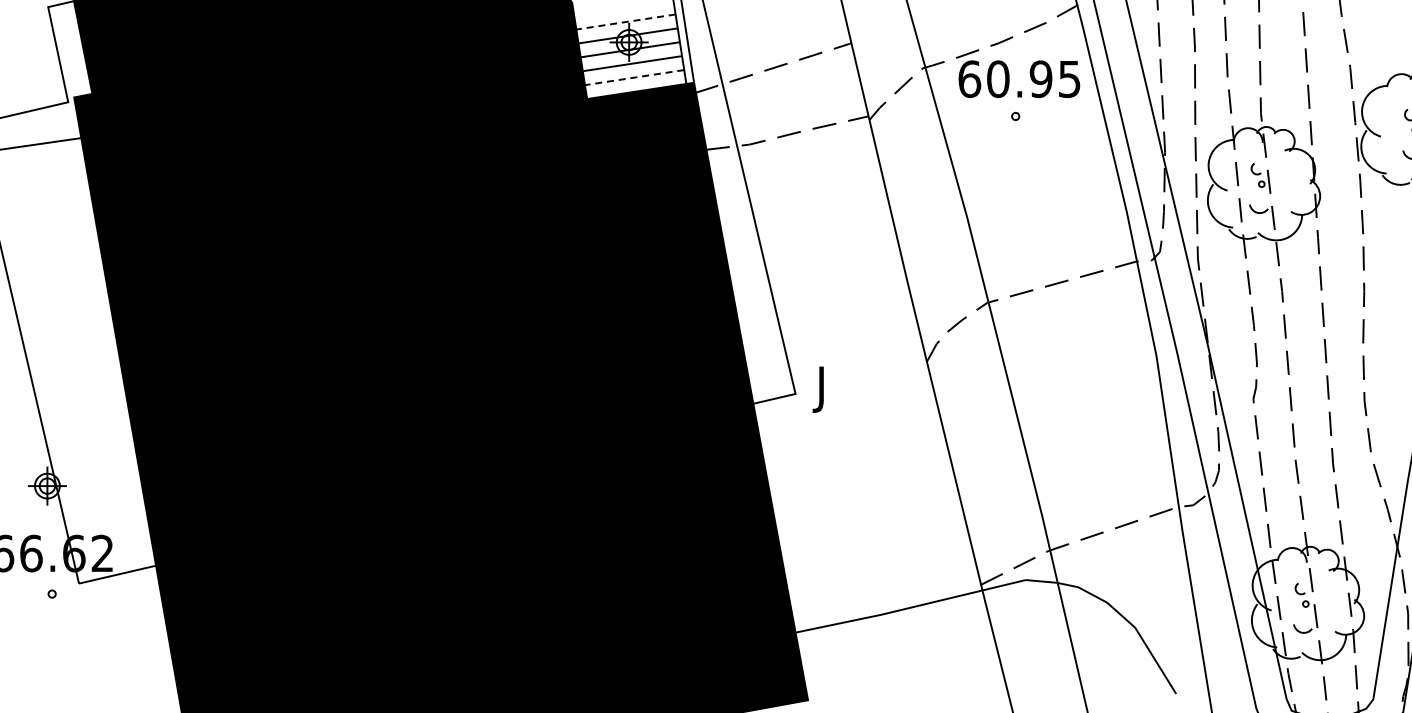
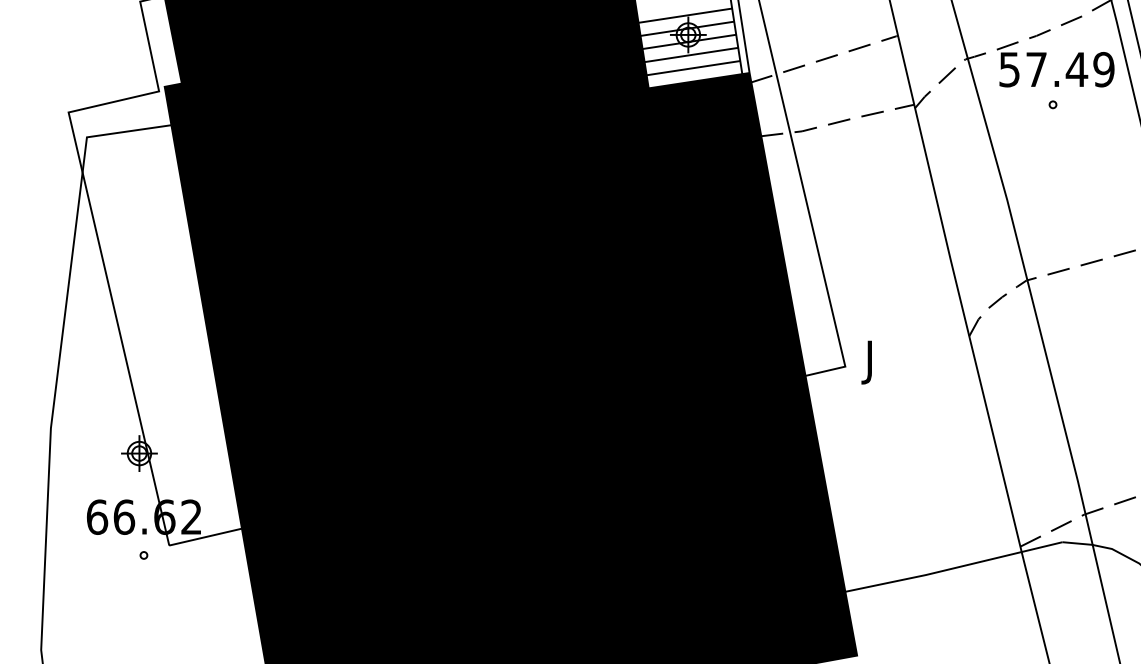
line: (625, 22) -> (684, 16), dashed -> solid
line: (634, 77) -> (693, 68), dashed -> solid
text: (1019, 79) -> (1056, 69), 60.95 -> 57.49

